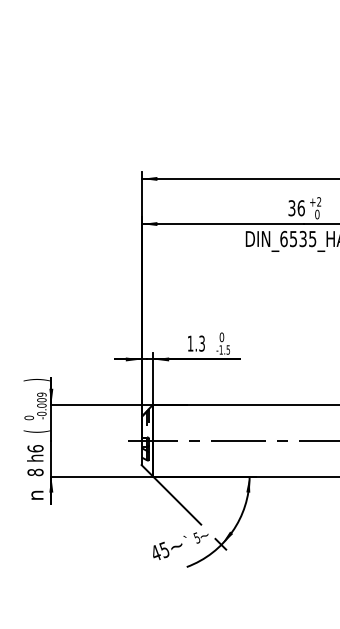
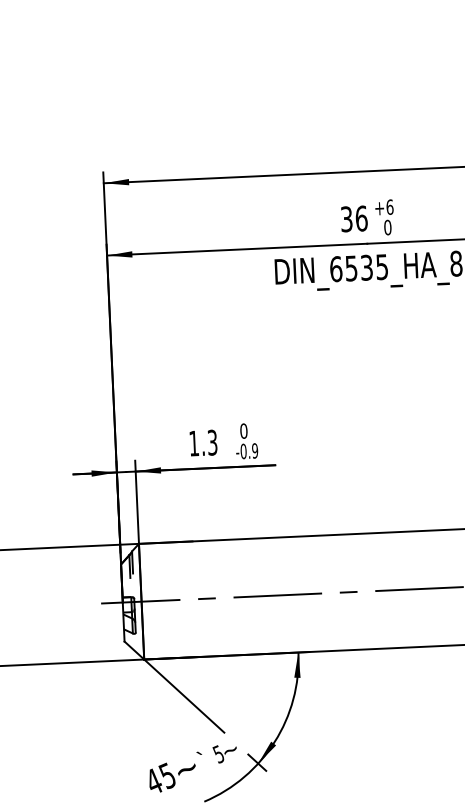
text: (319, 201) -> (390, 206), +2 -> +6
text: (224, 349) -> (248, 450), -1.5 -> -0.9

